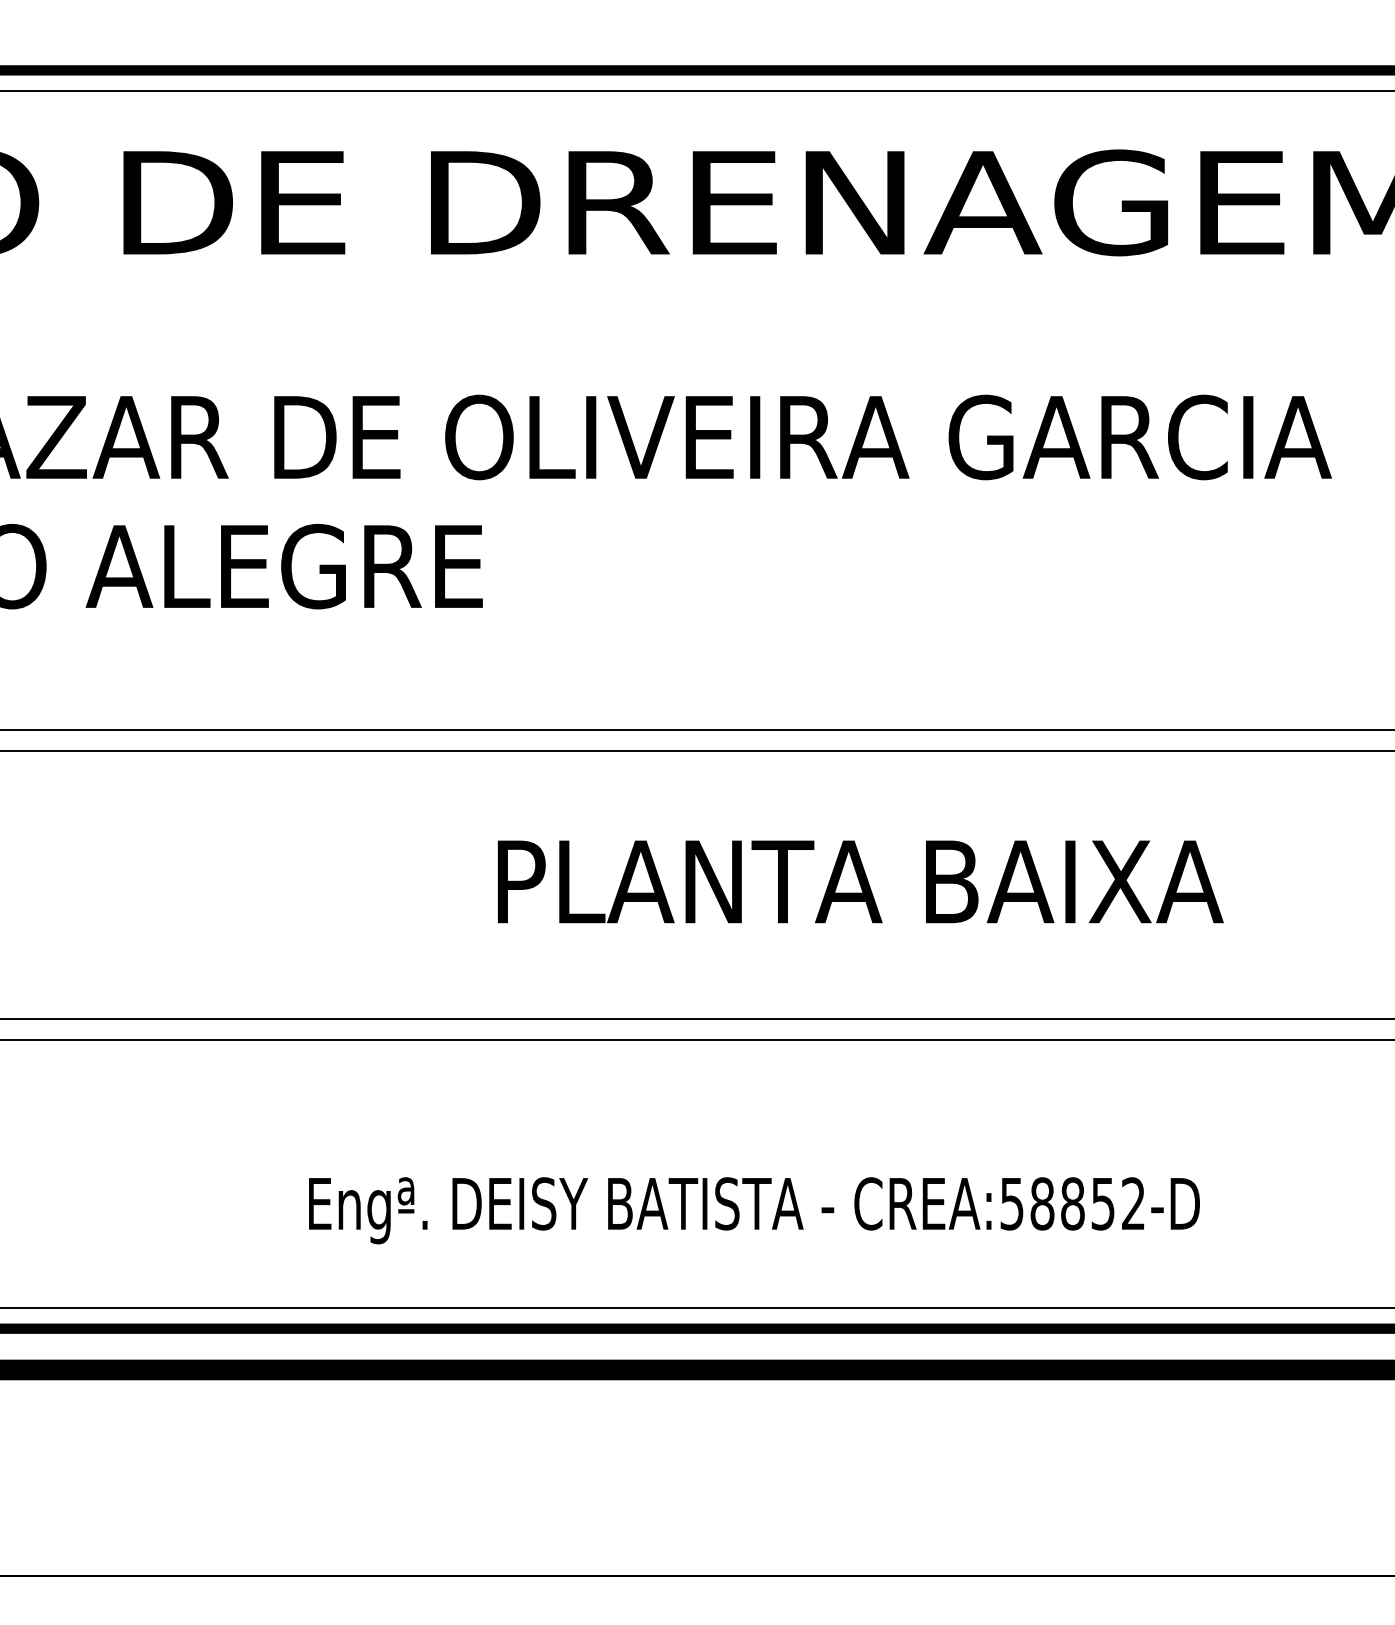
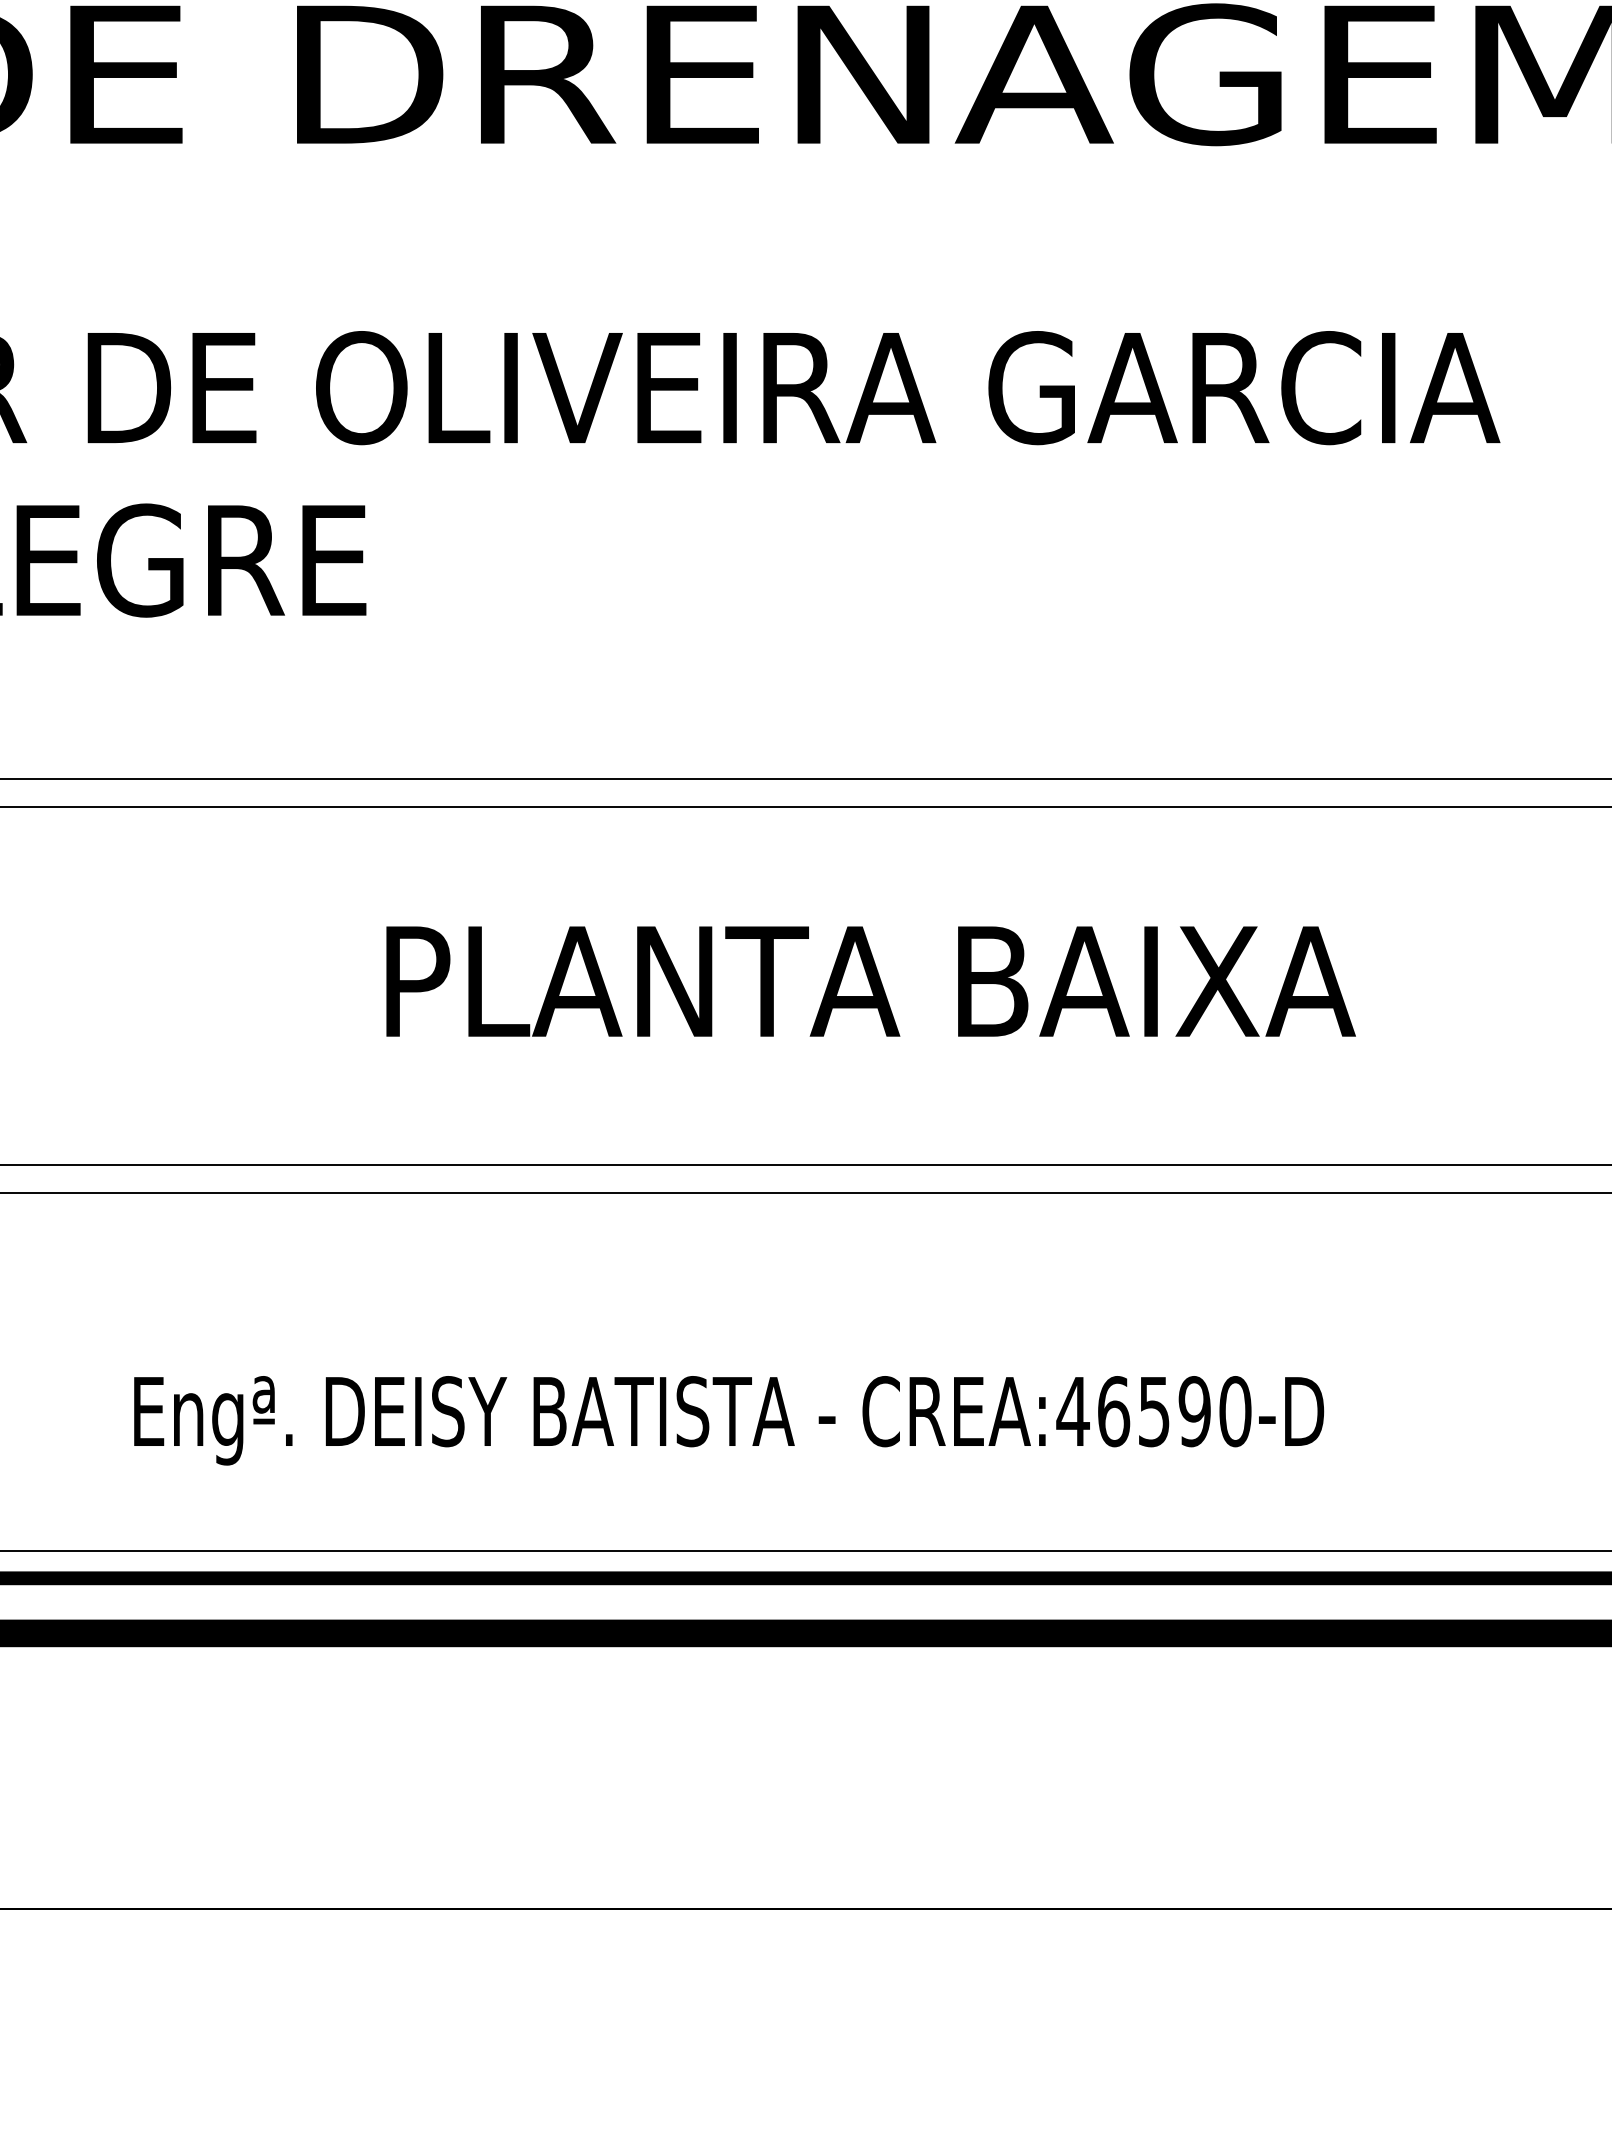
text: (1072, 1203) -> (1153, 1411), CREA:58852-D -> CREA:46590-D

